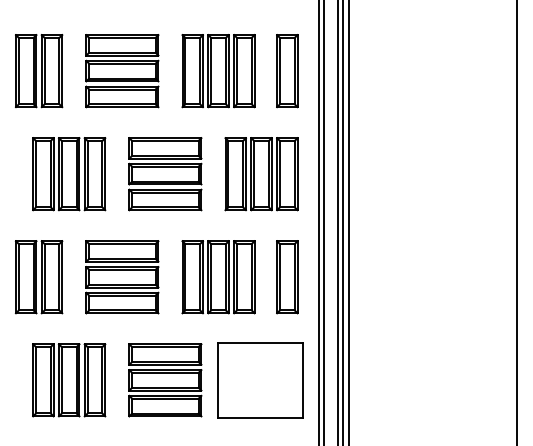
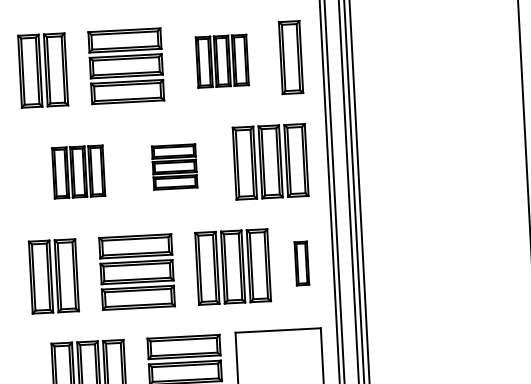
part: (218, 71) -> (222, 61), size x0.7
part: (69, 174) -> (78, 172), size x0.7
part: (165, 174) -> (174, 167), size x0.6
part: (287, 277) -> (302, 263), size x0.6

